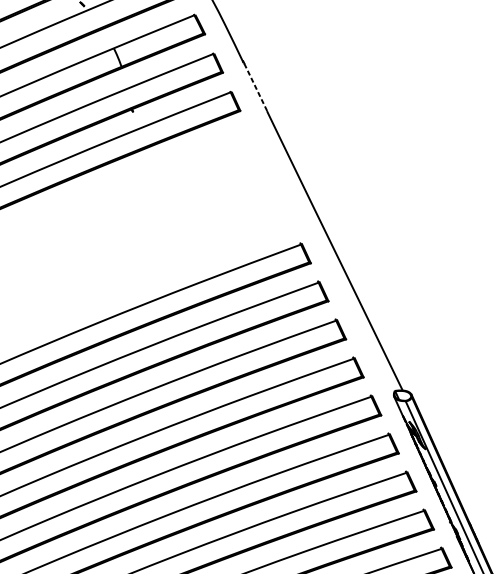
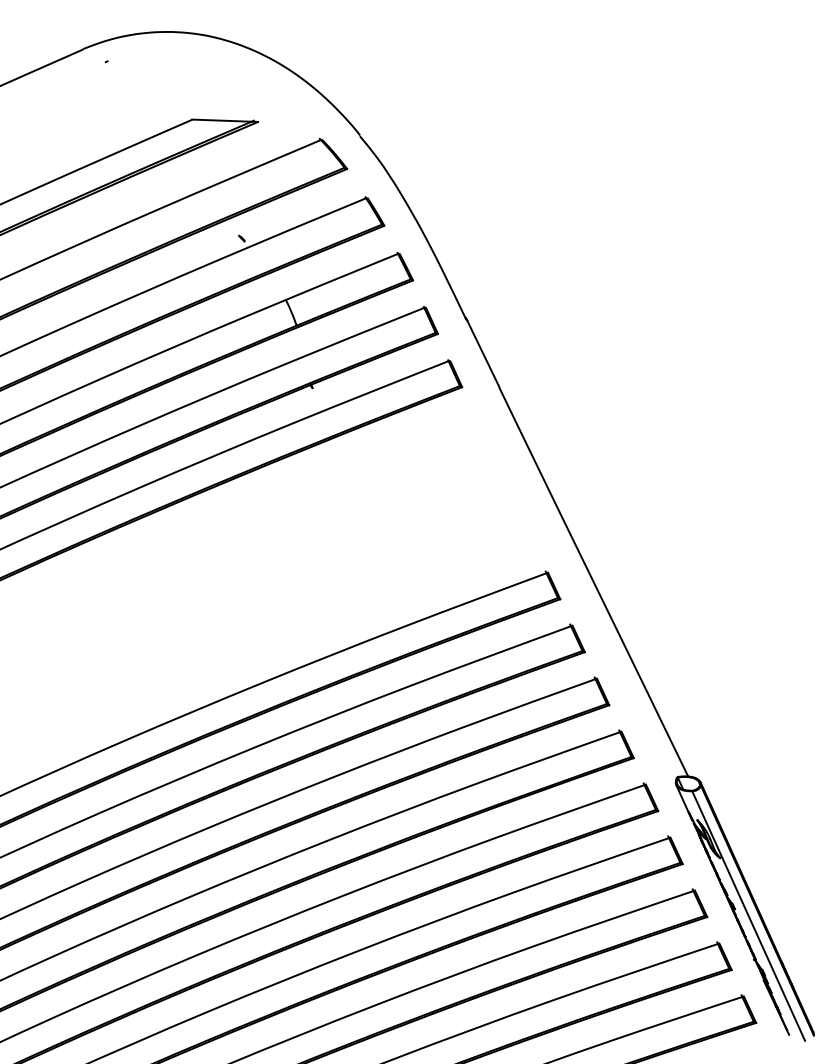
line: (255, 86) -> (483, 353), dashed -> solid

